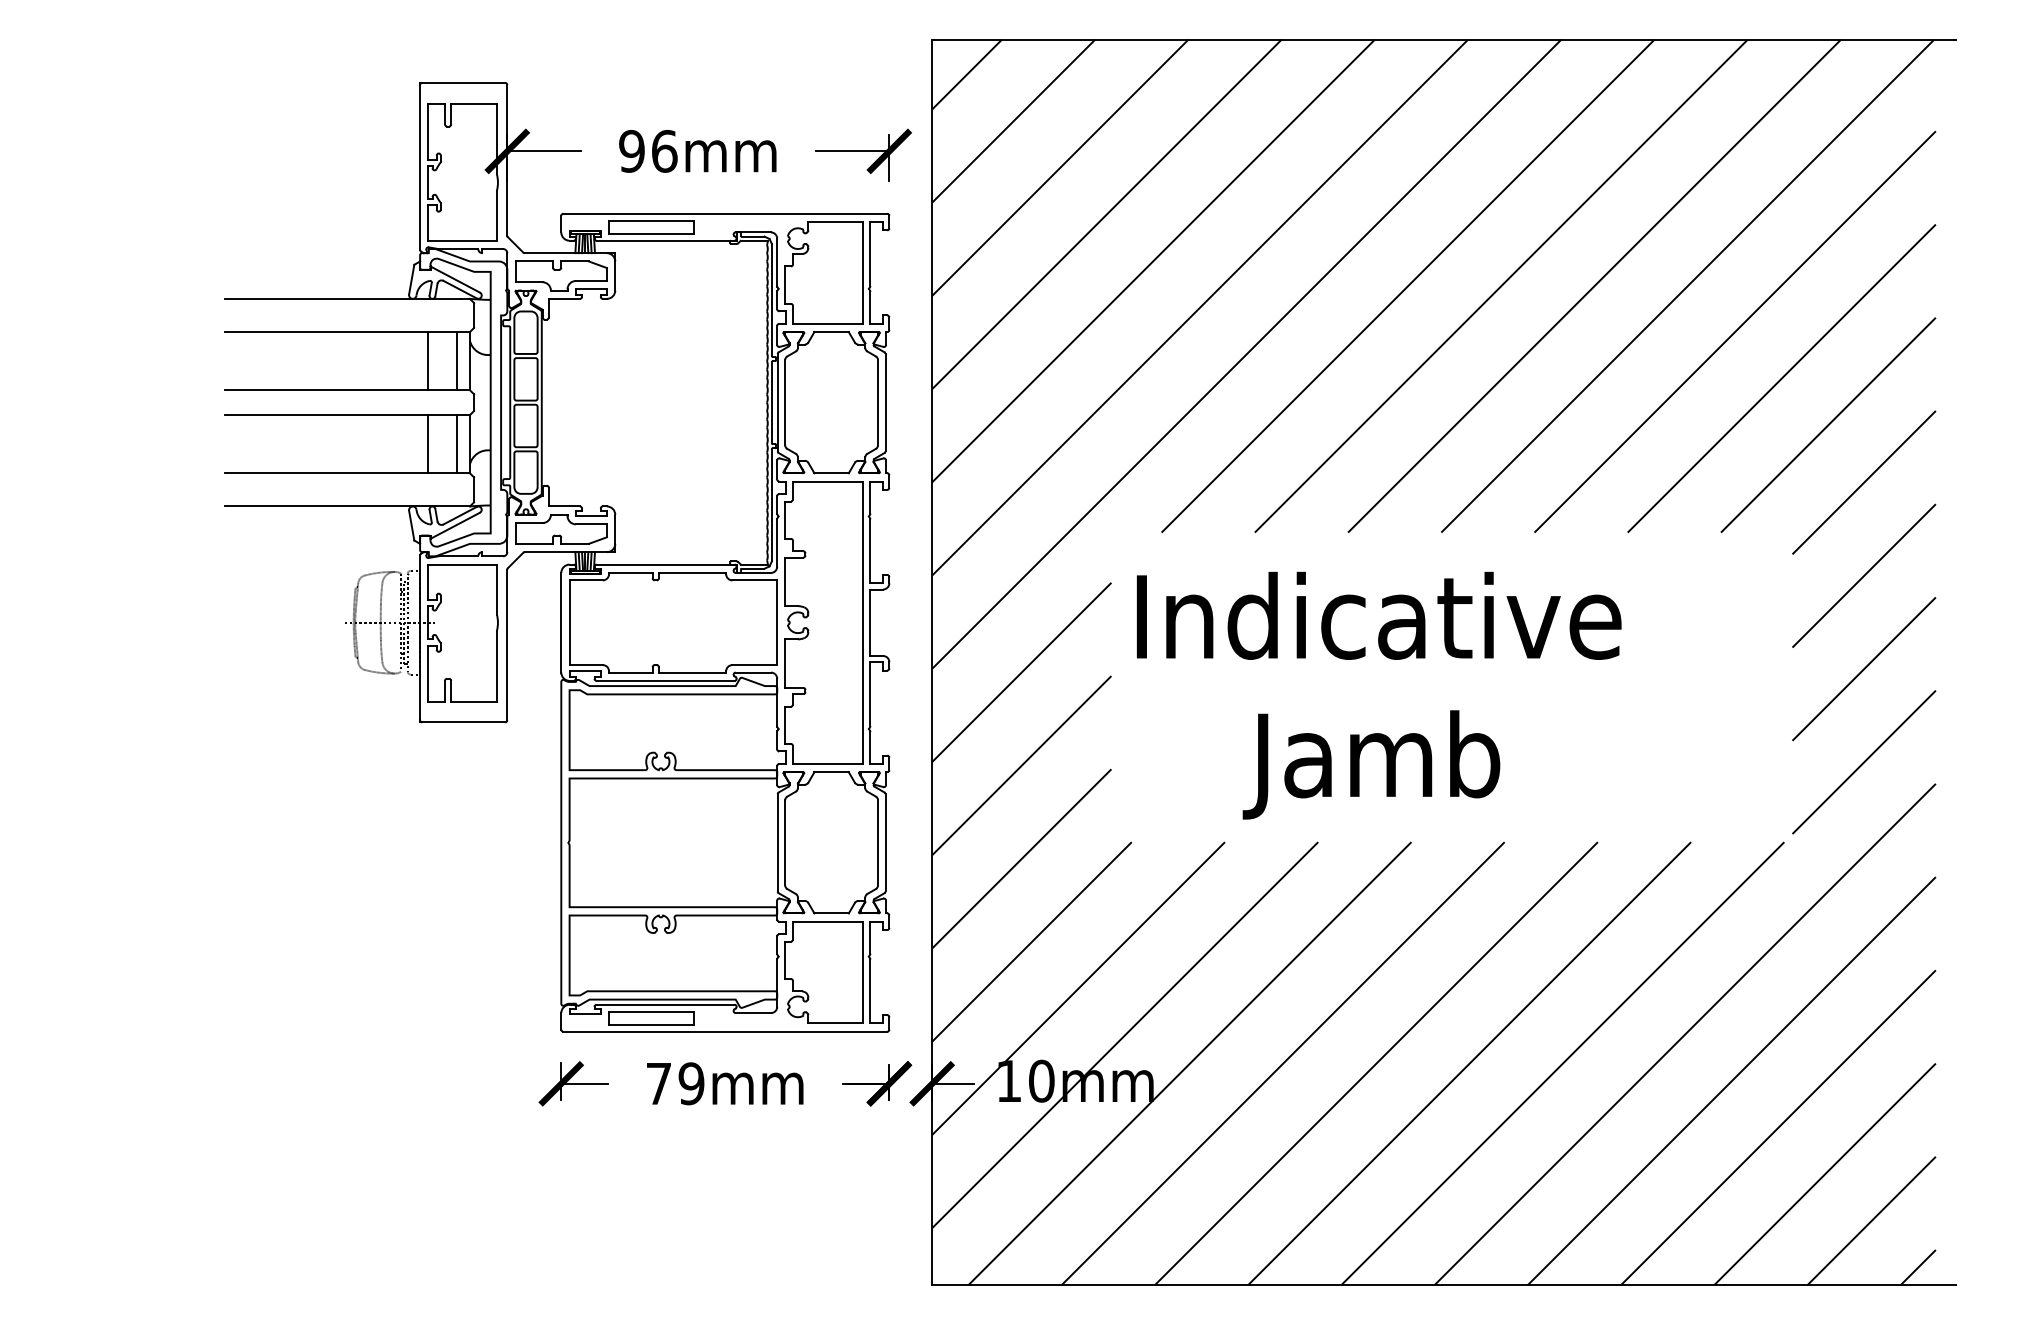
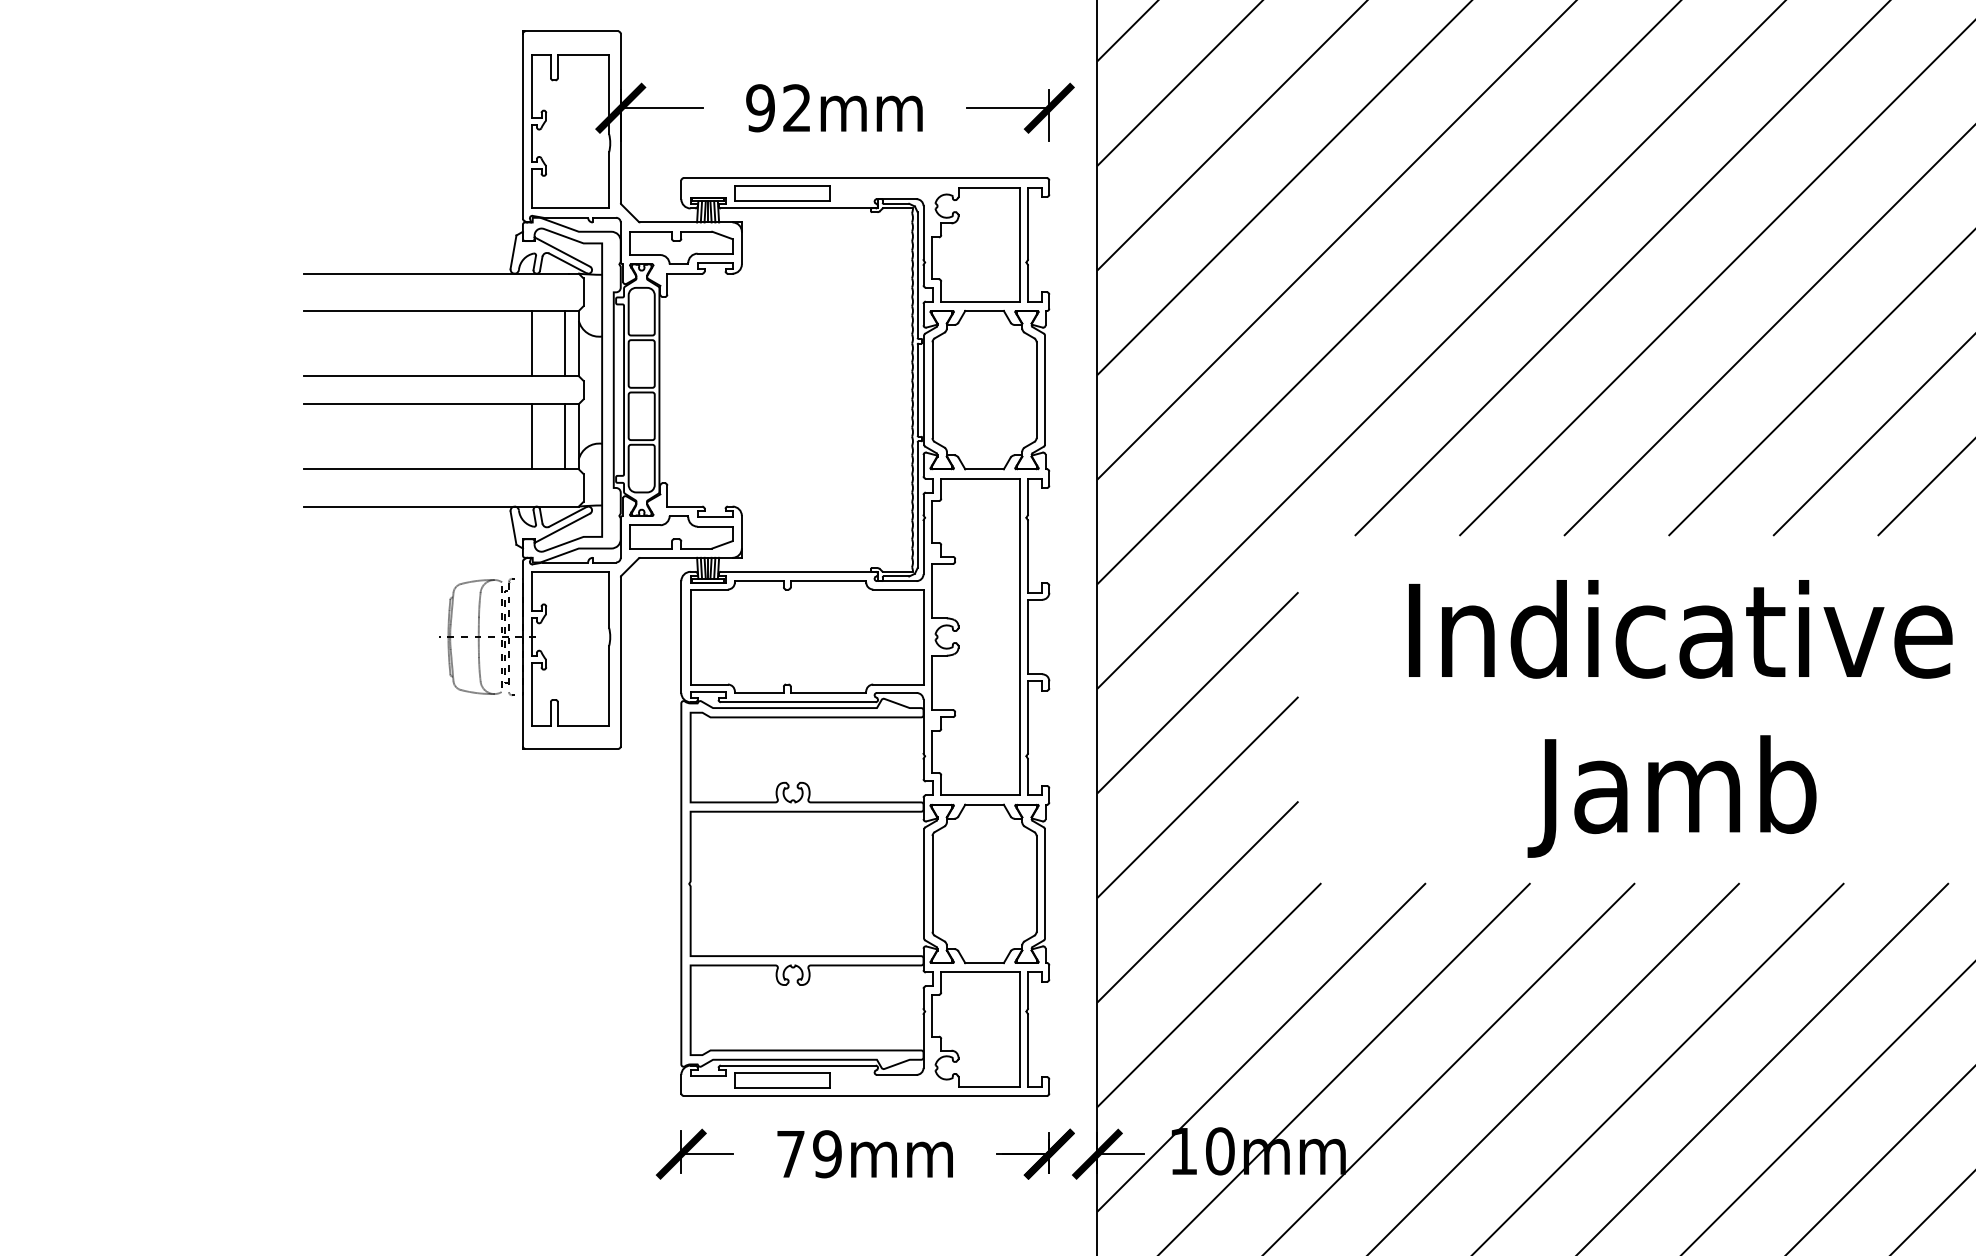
text: (664, 151) -> (797, 108), 96mm -> 92mm
text: (1379, 695) -> (1681, 718), moved

